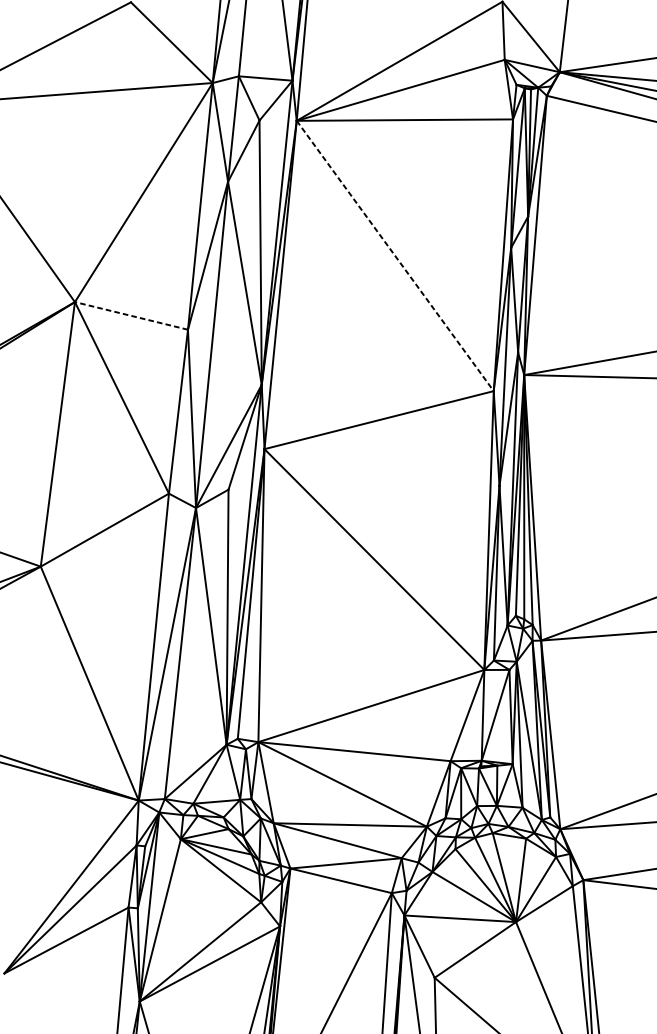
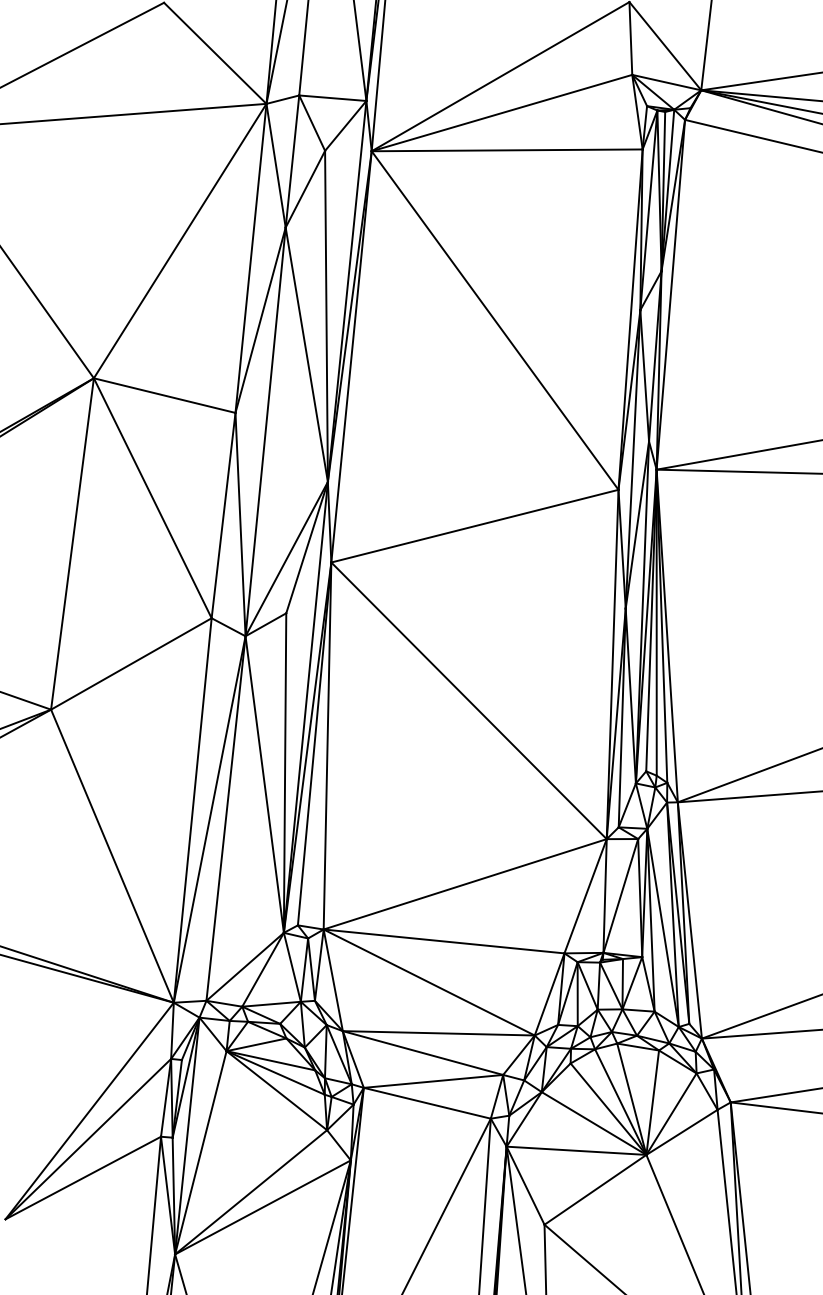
line: (395, 255) -> (495, 320), dashed -> solid
line: (131, 315) -> (164, 395), dashed -> solid

